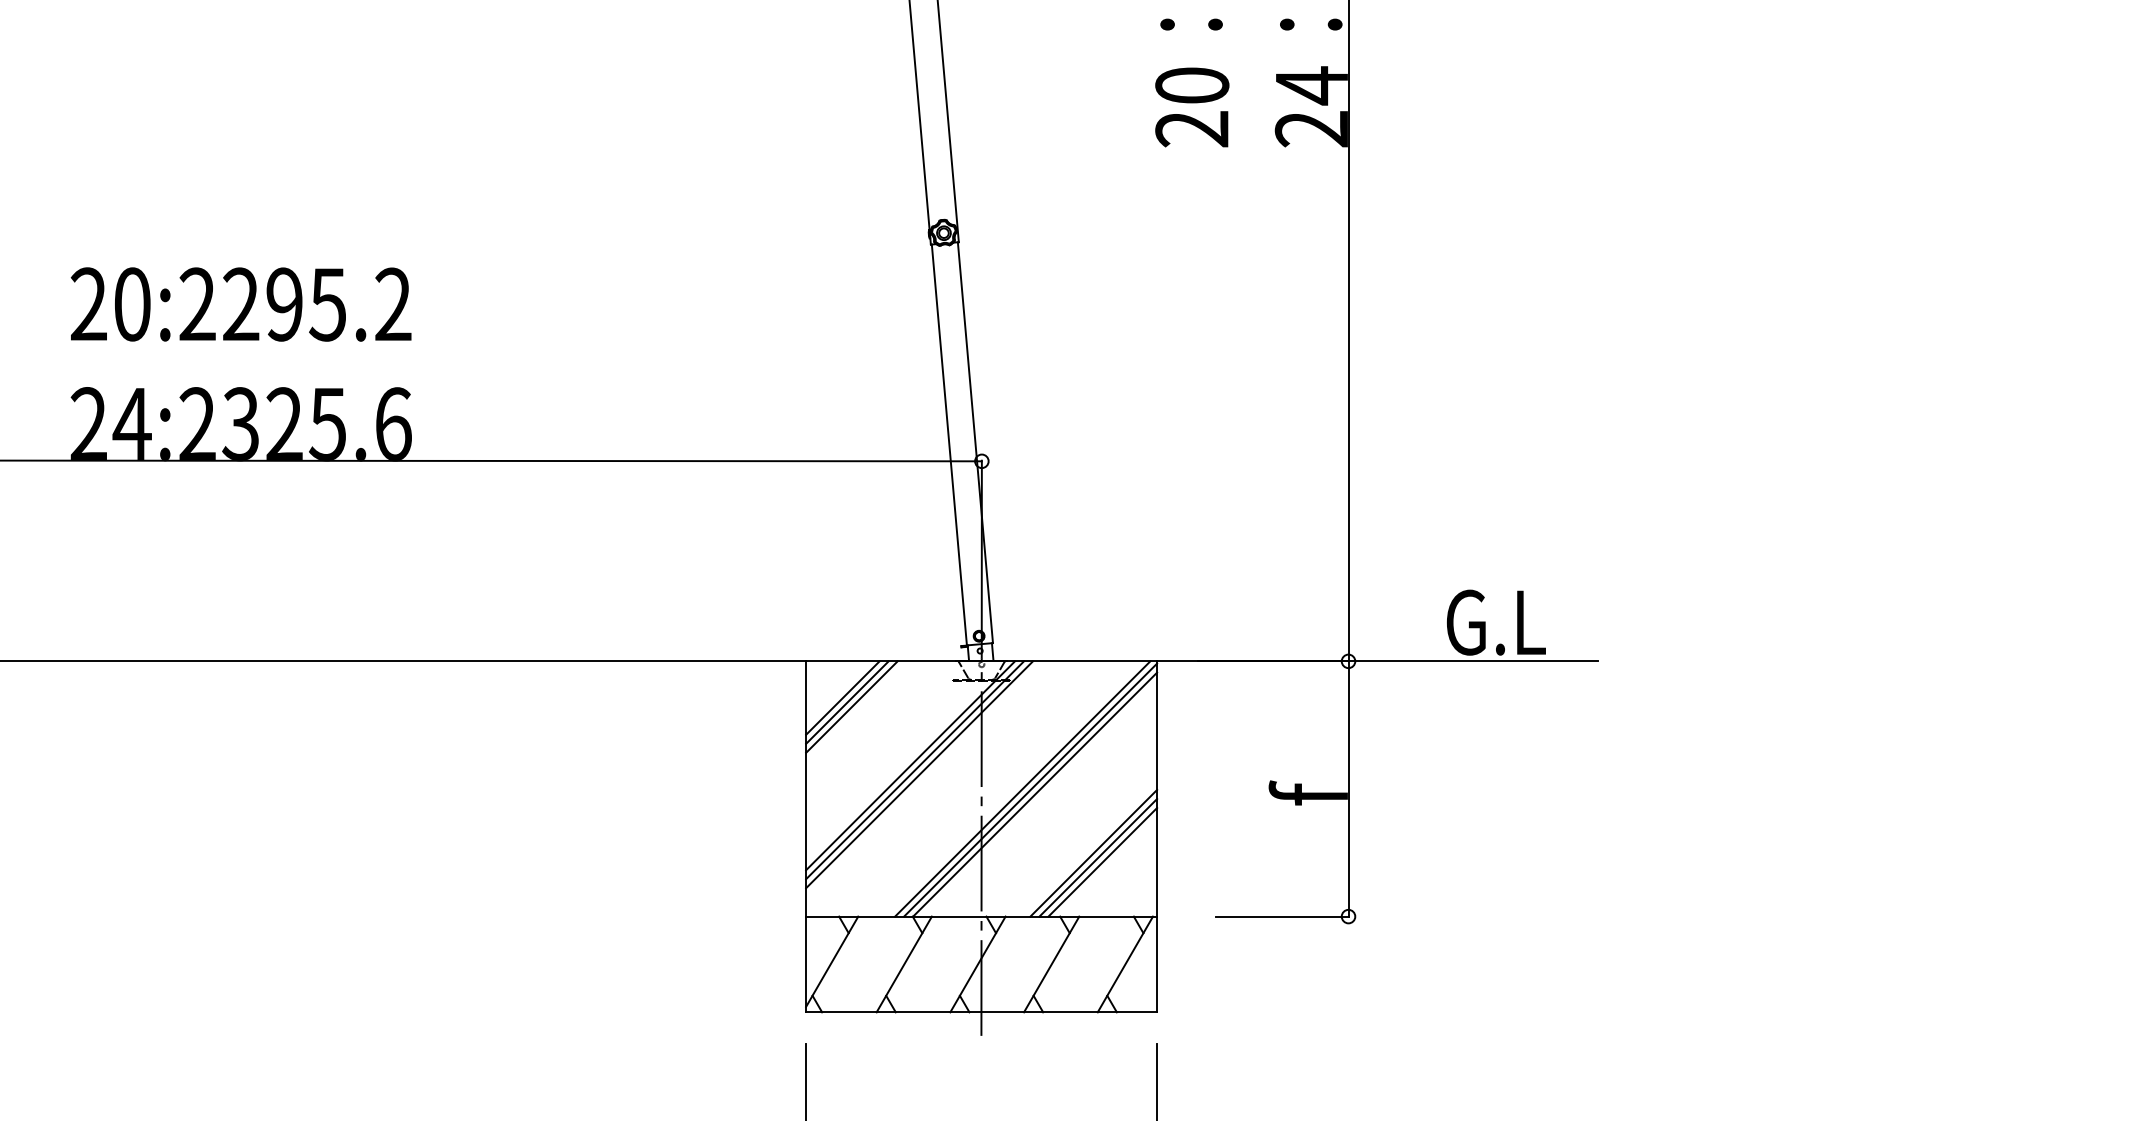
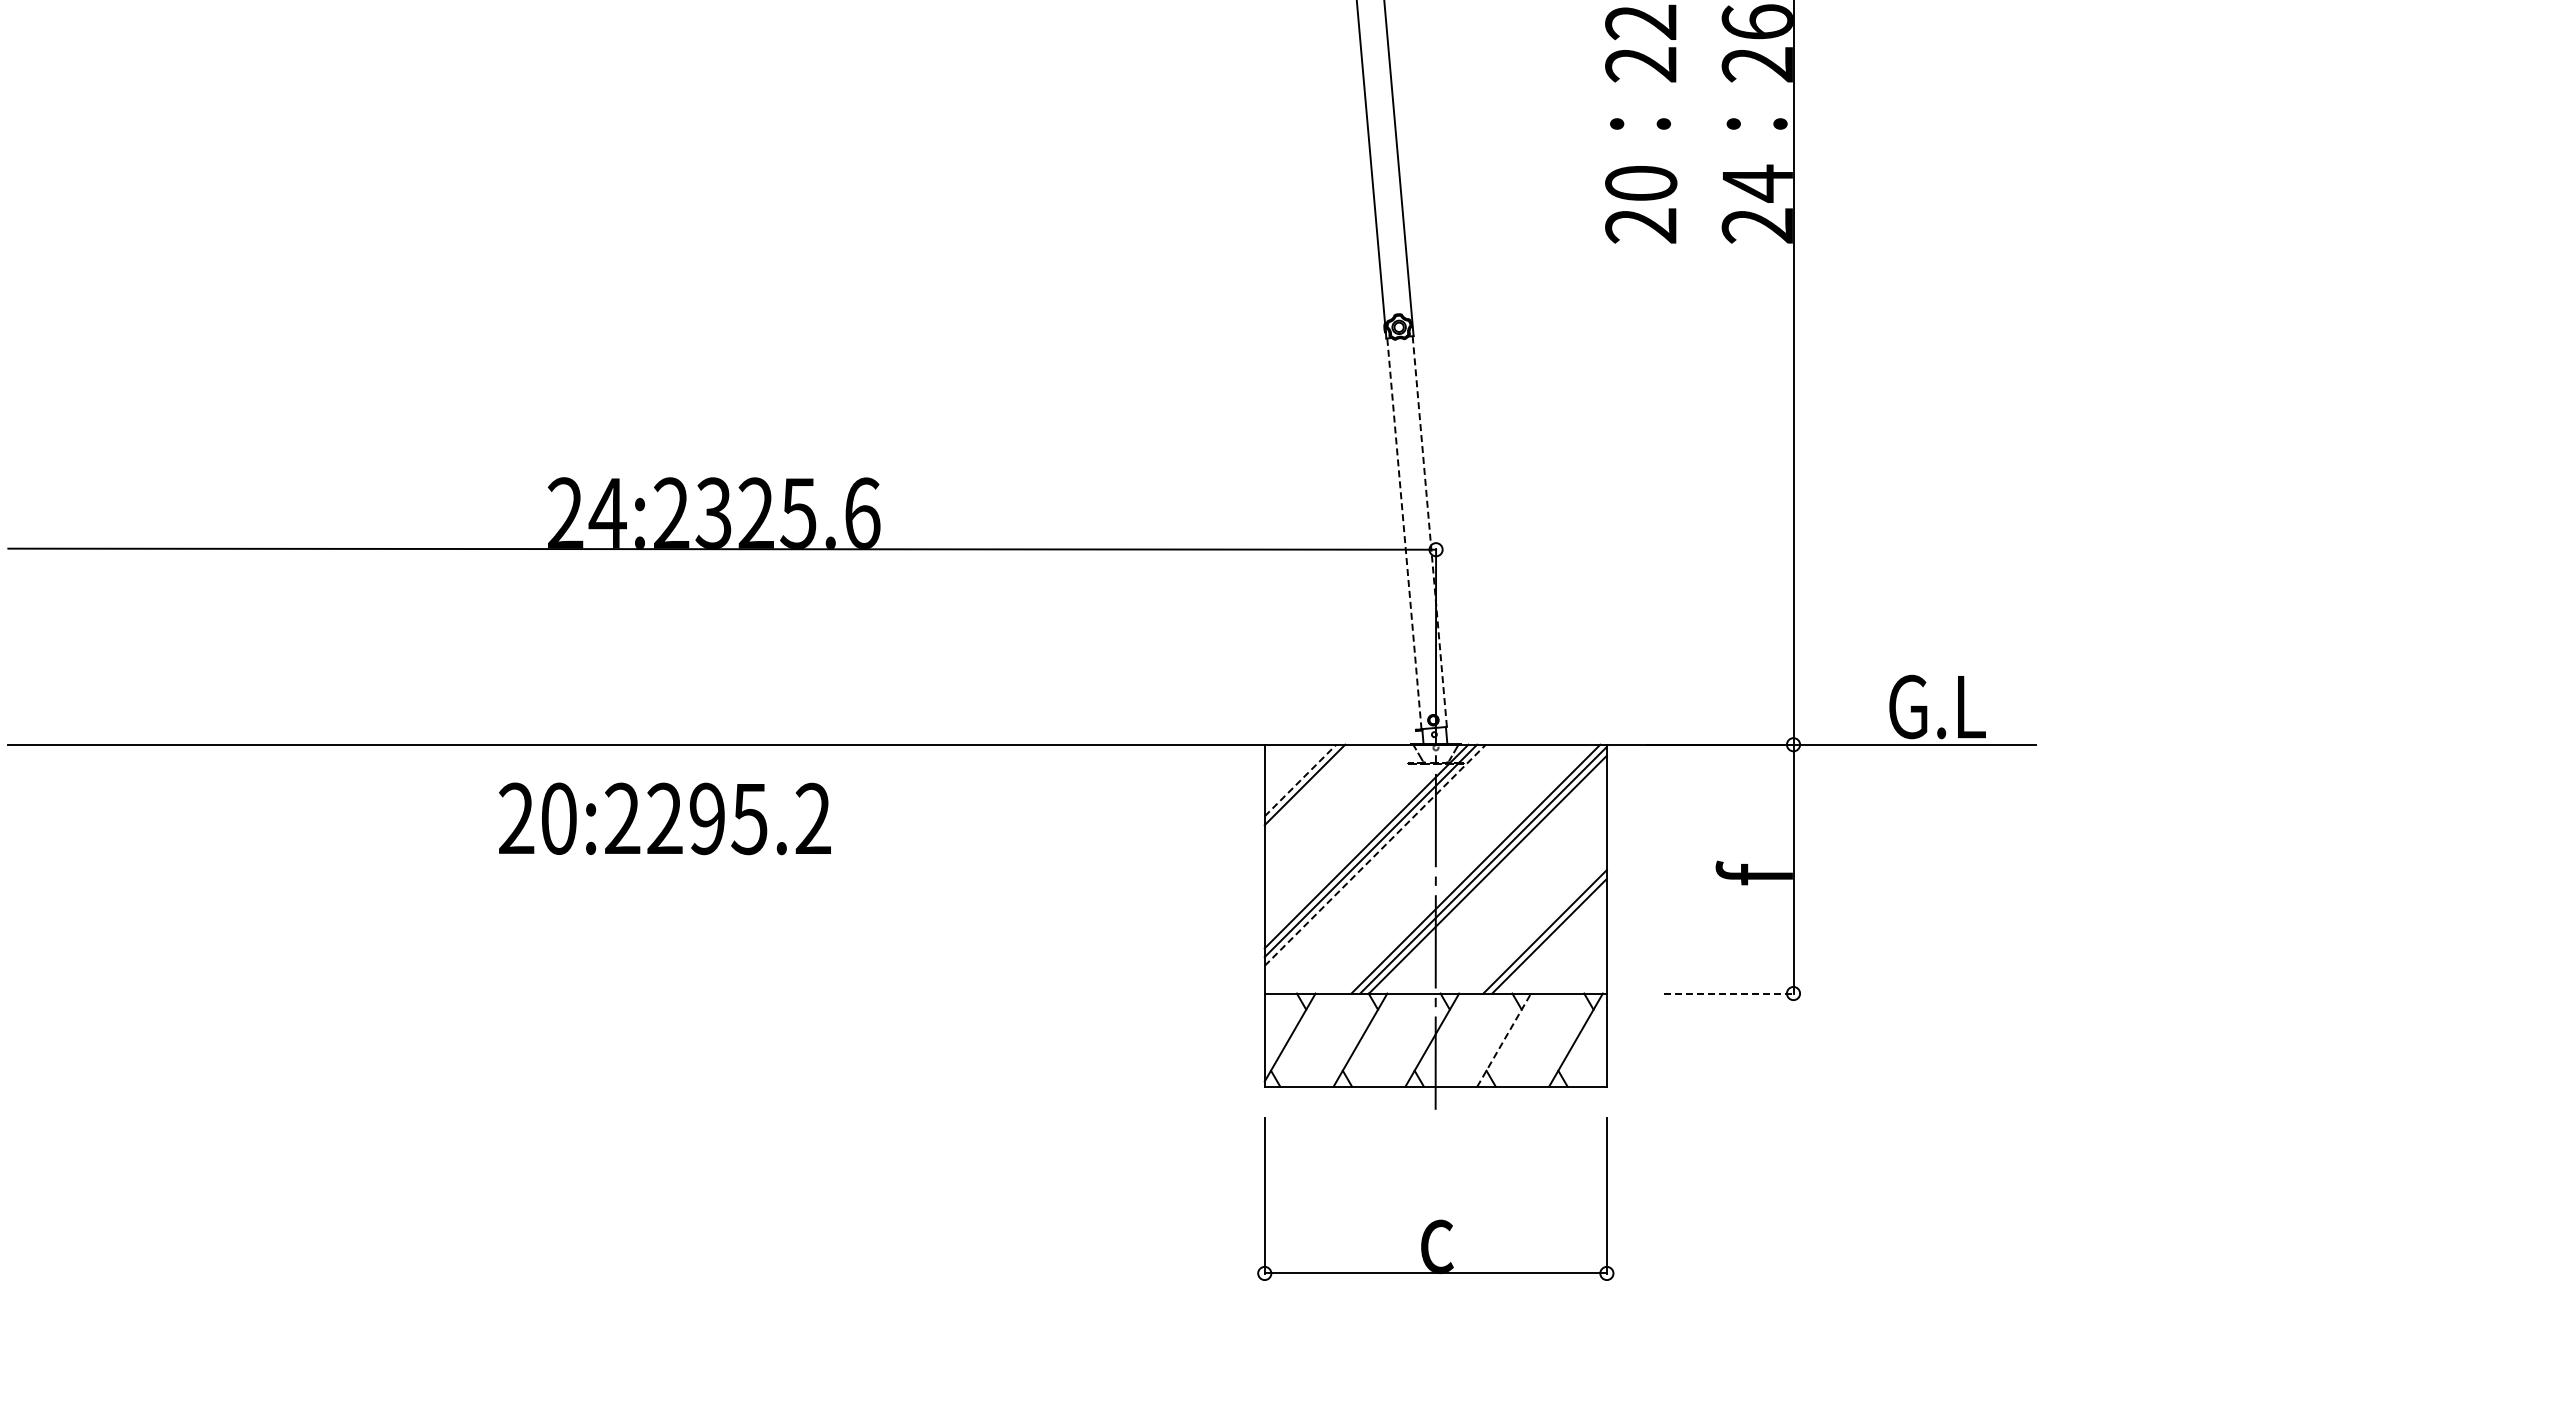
text: (240, 304) -> (664, 818), moved
line: (975, 442) -> (1429, 531), solid -> dashed
line: (949, 444) -> (1404, 533), solid -> dashed
line: (842, 698) -> (1300, 780), solid -> dashed
line: (850, 706) -> (1308, 788), removed
line: (919, 773) -> (1375, 854), solid -> dashed
line: (1102, 862) -> (1553, 940), removed
line: (1282, 916) -> (1729, 993), solid -> dashed
line: (1052, 964) -> (1504, 1040), solid -> dashed

